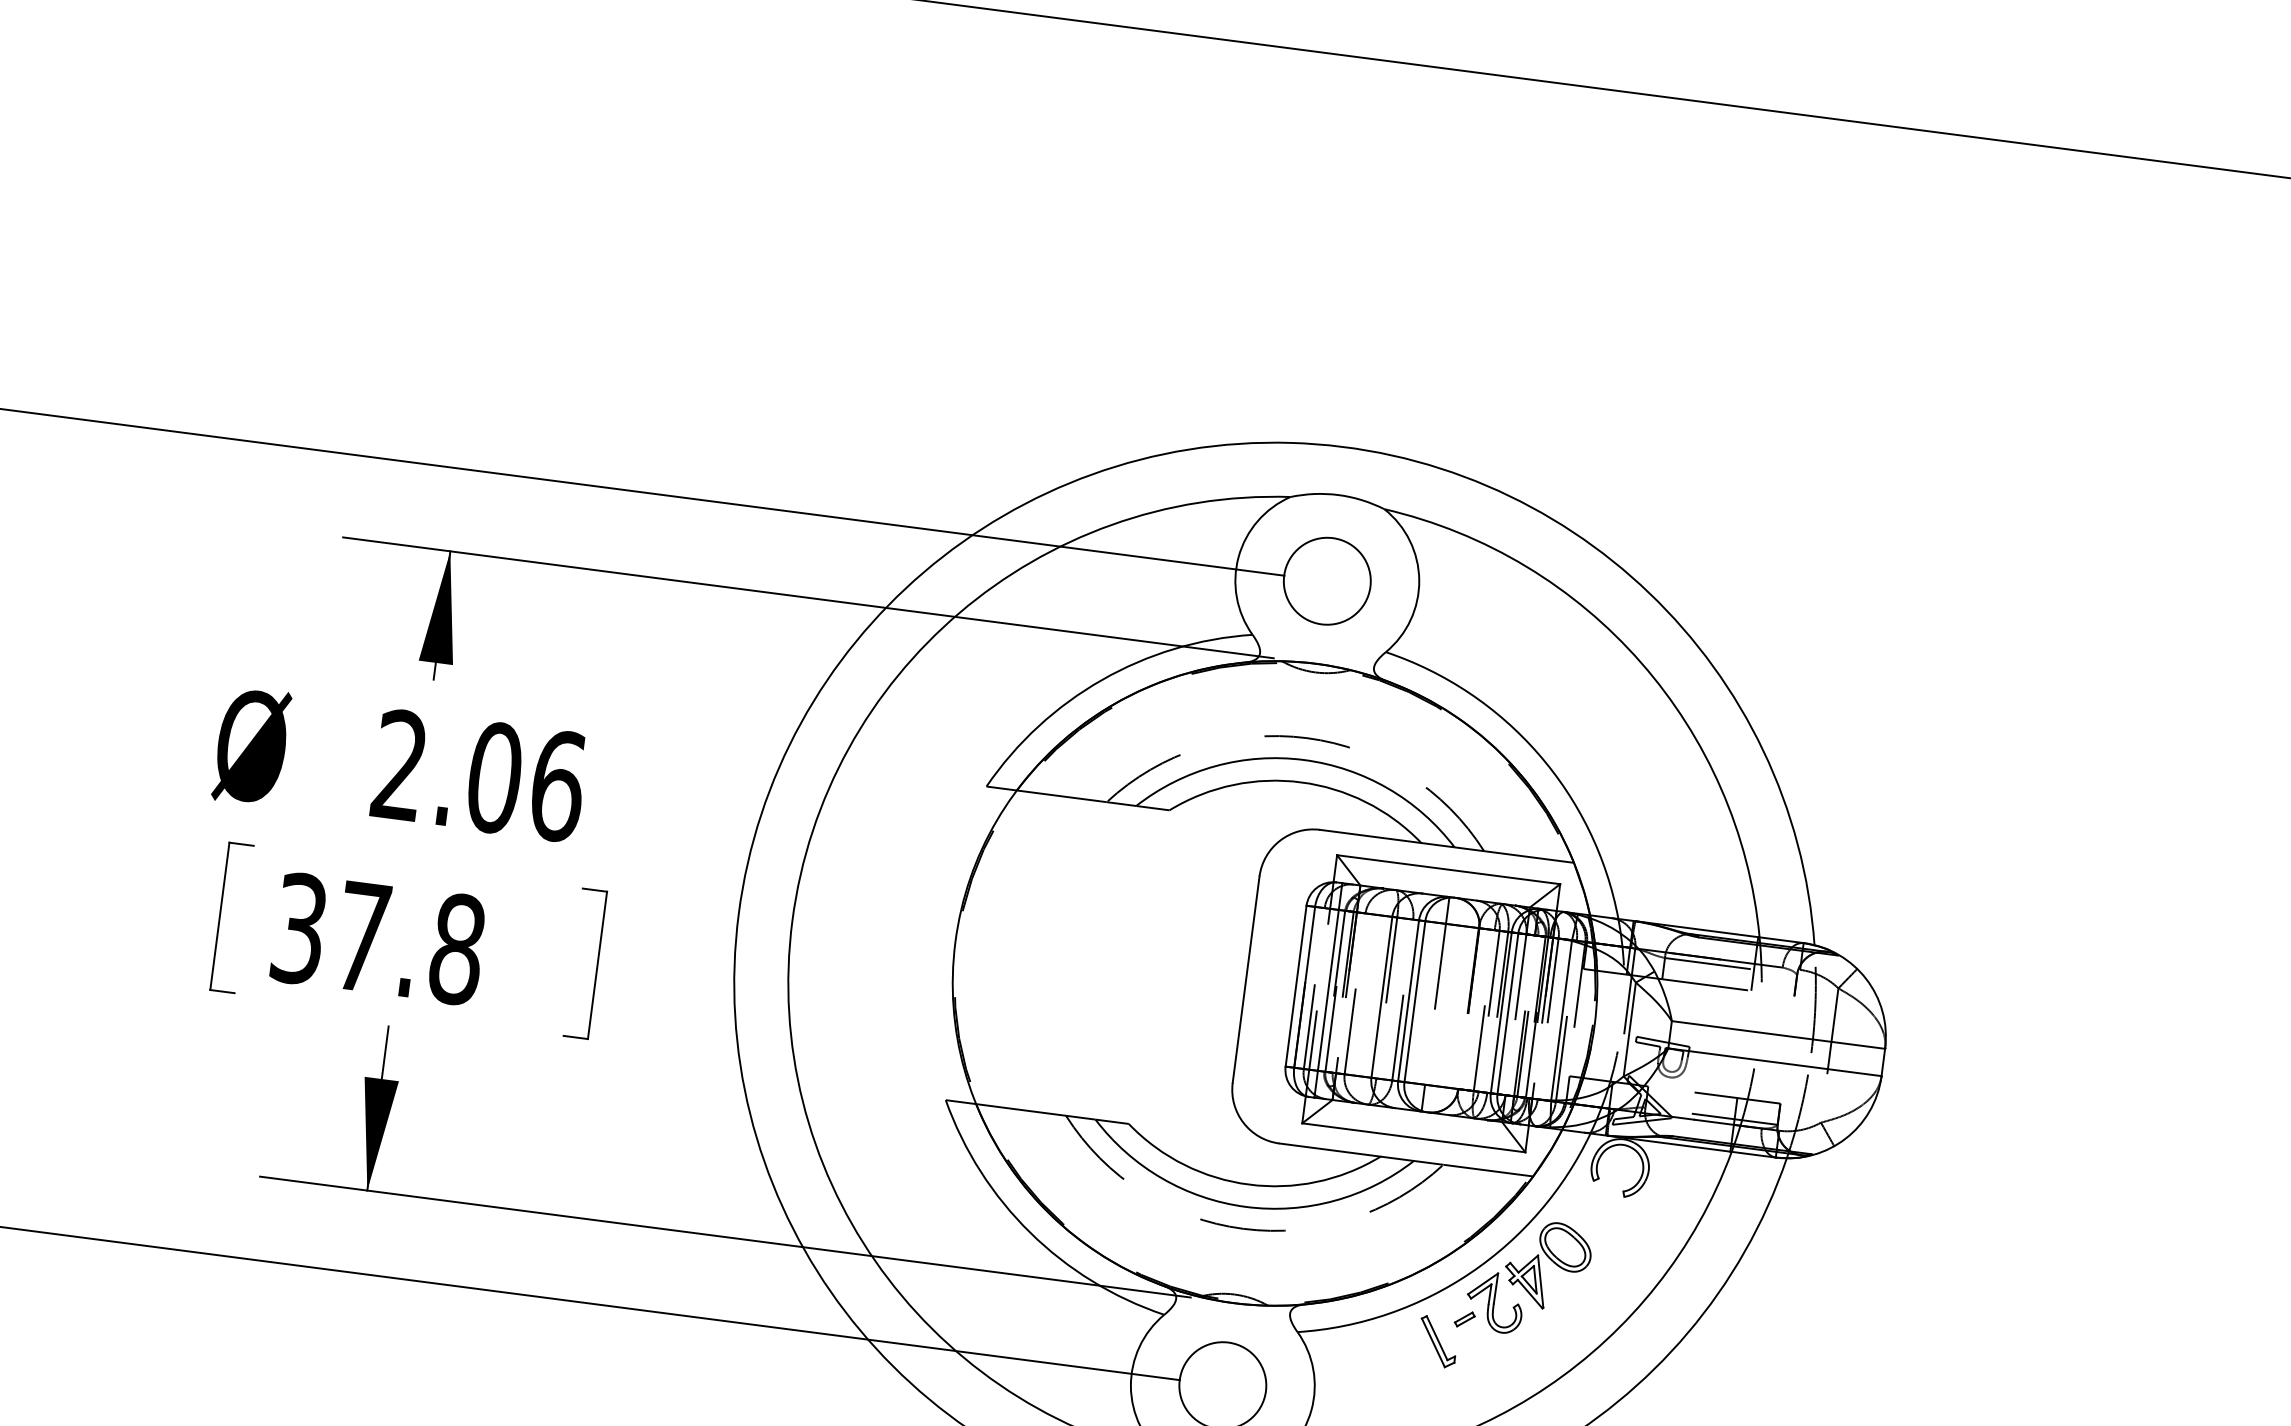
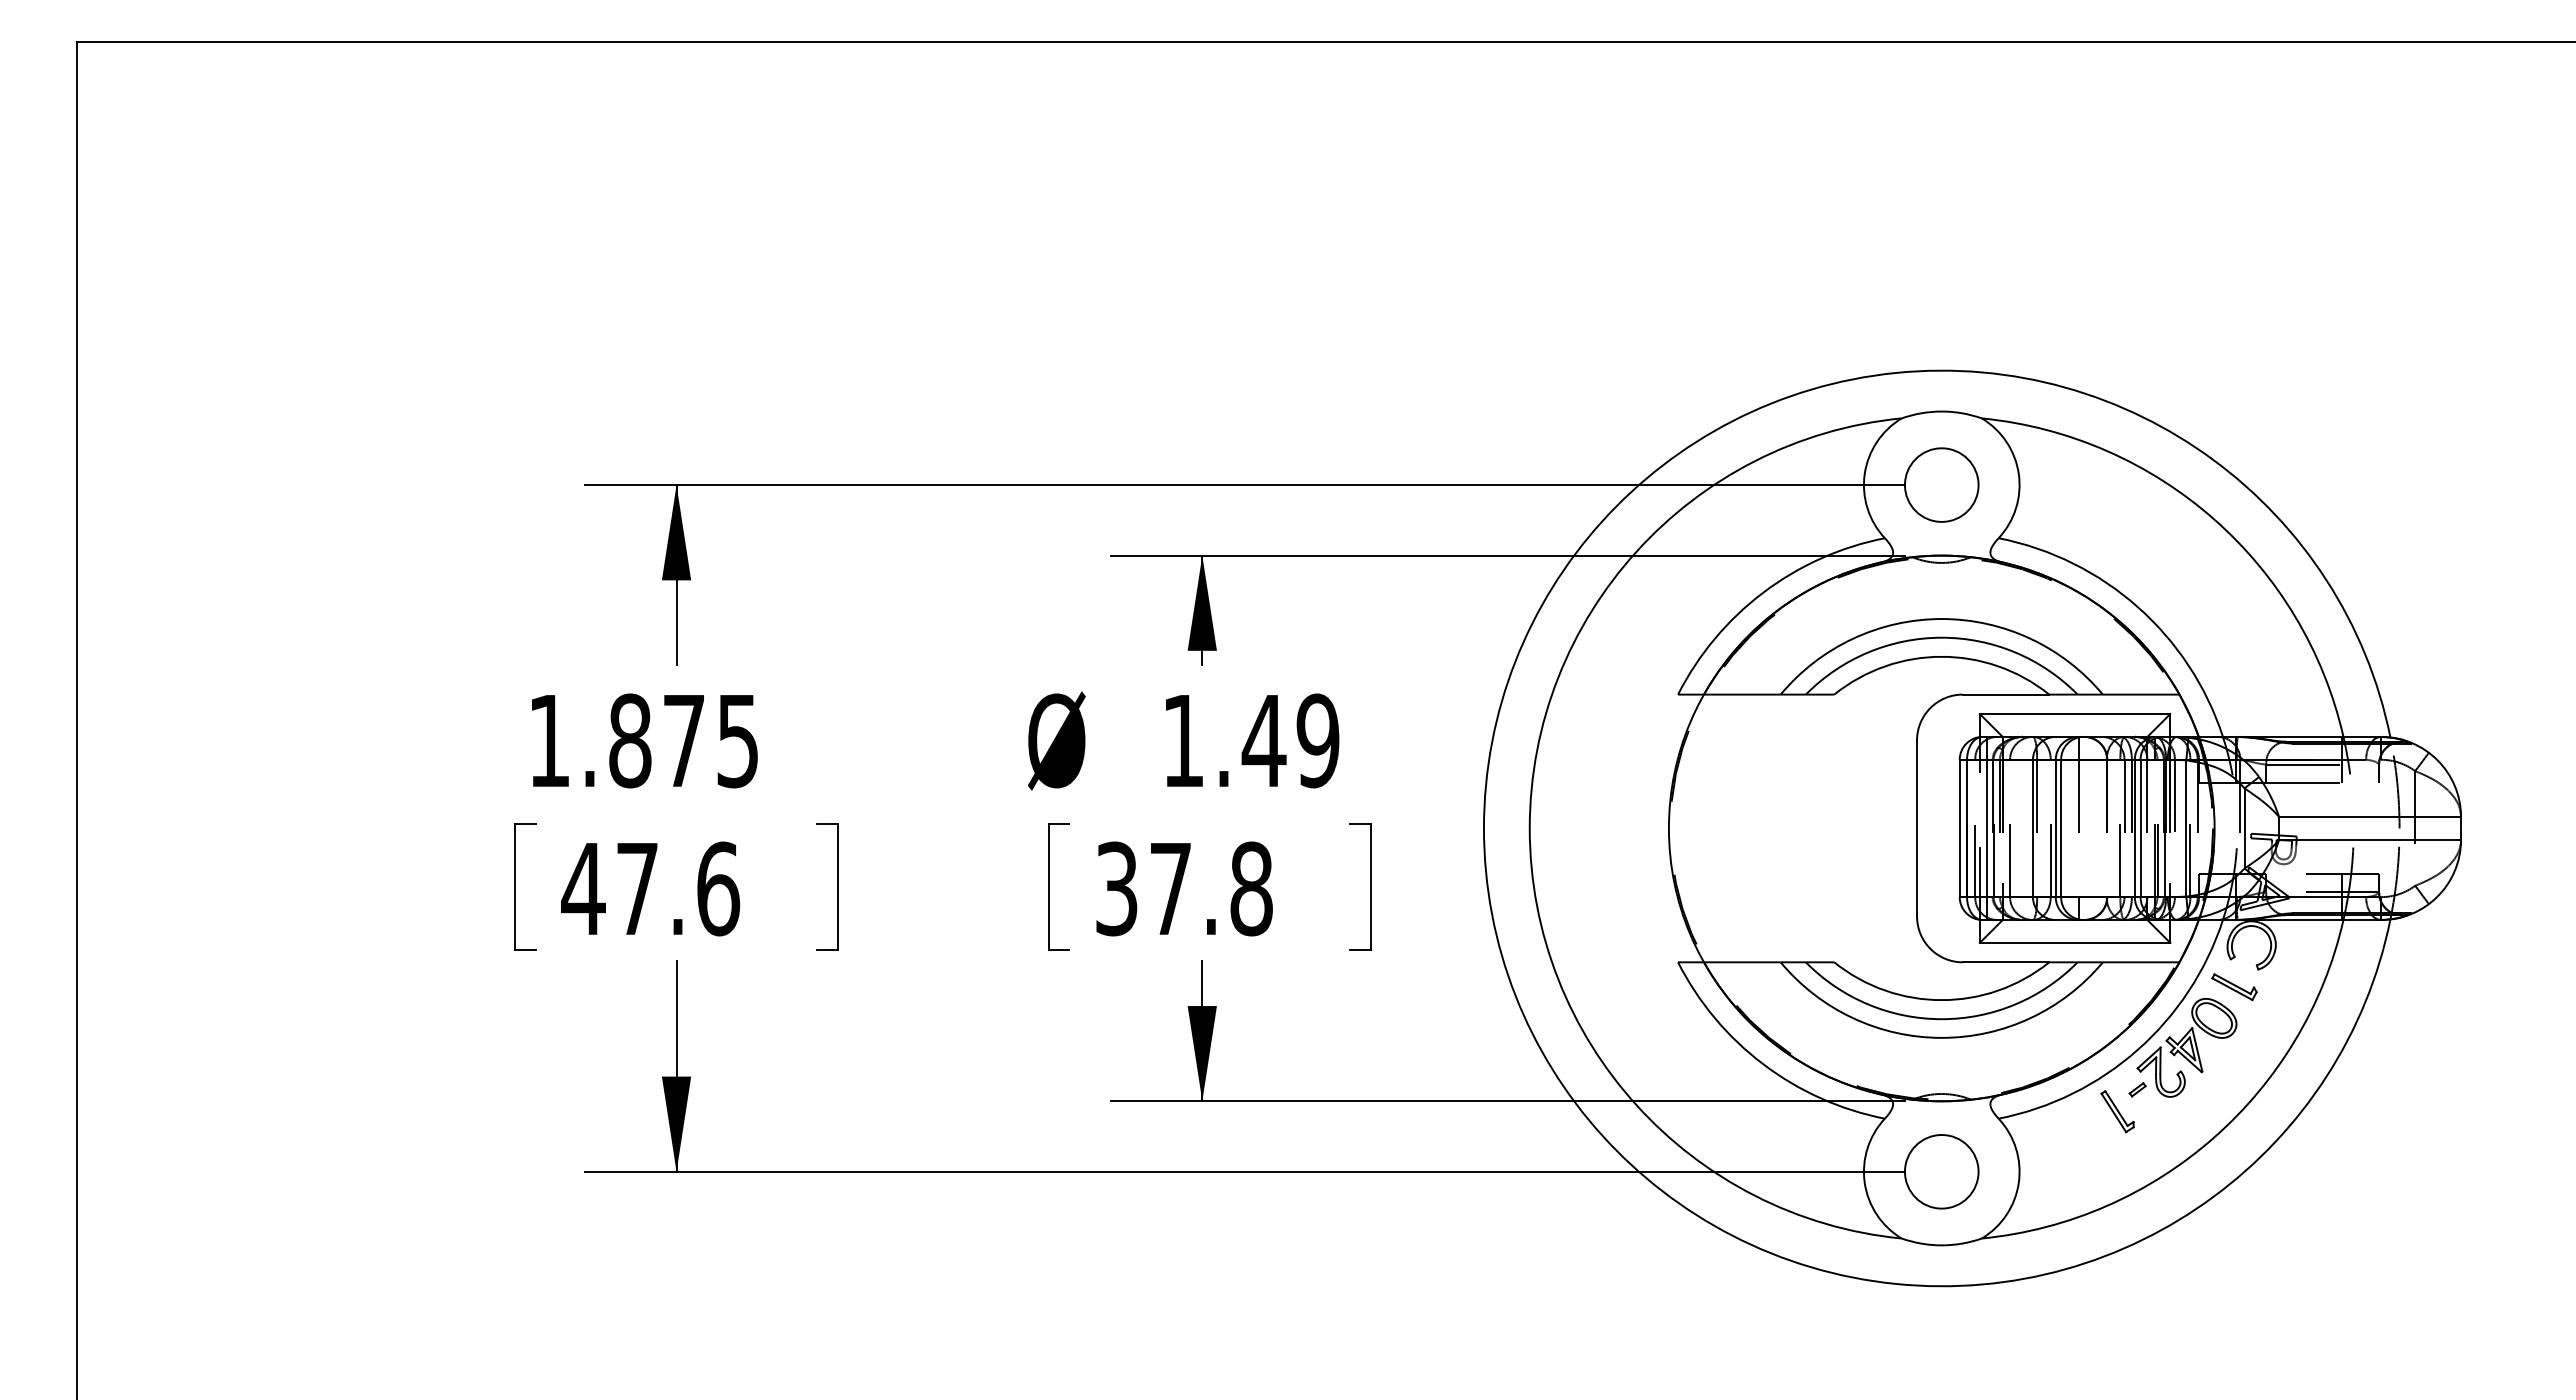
arc: (1306, 738) -> (1941, 619), dashed -> solid
text: (478, 775) -> (1250, 740), 2.06 -> 1.49
part: (1593, 1214) -> (2234, 987), added
arc: (1242, 1228) -> (1941, 1037), dashed -> solid

